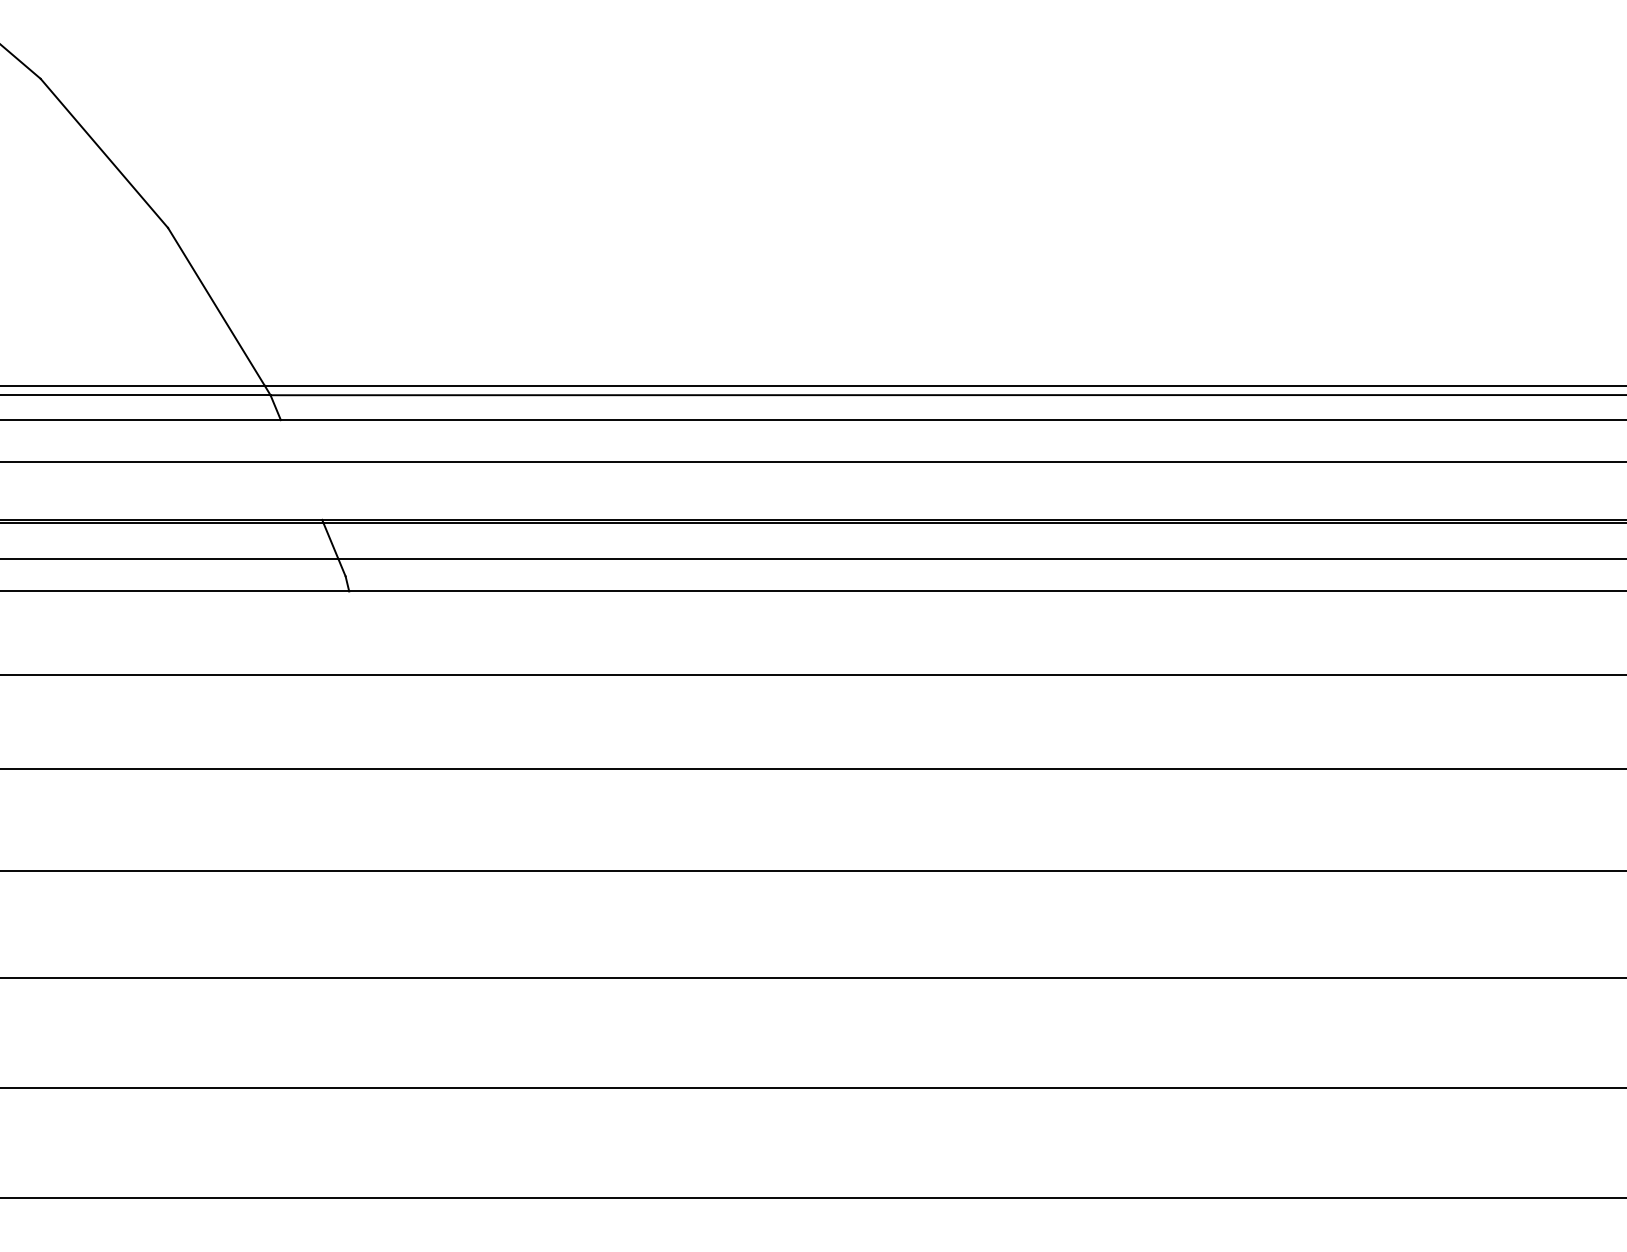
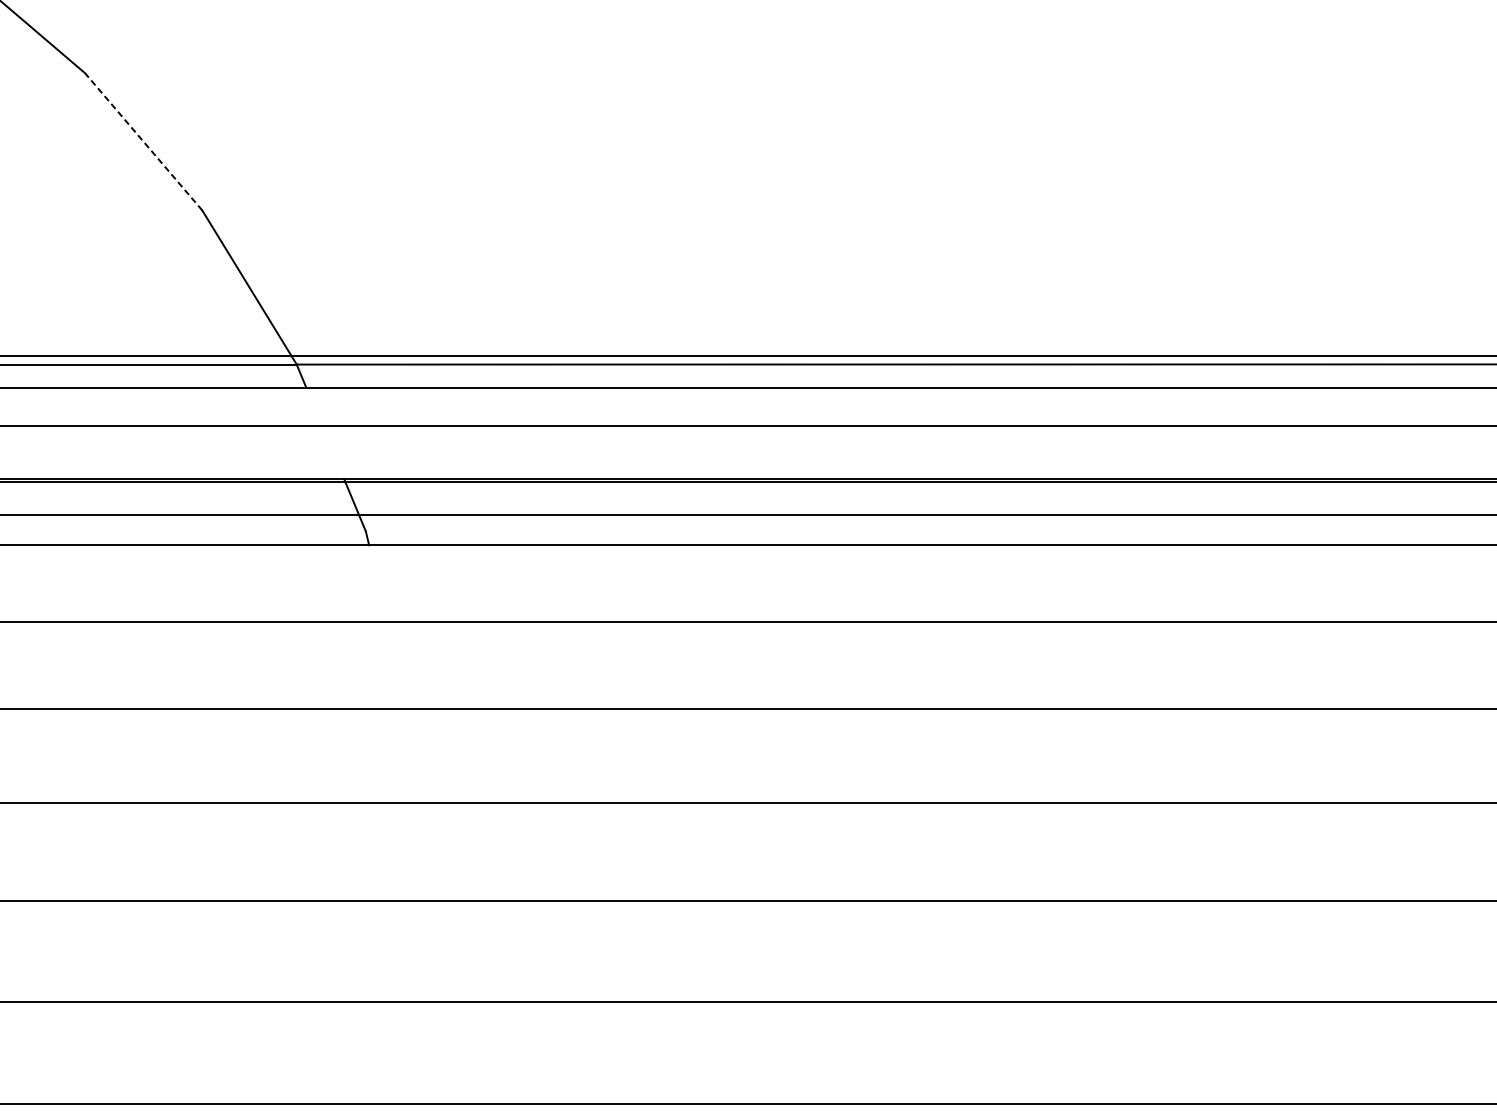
line: (104, 153) -> (143, 141), solid -> dashed

